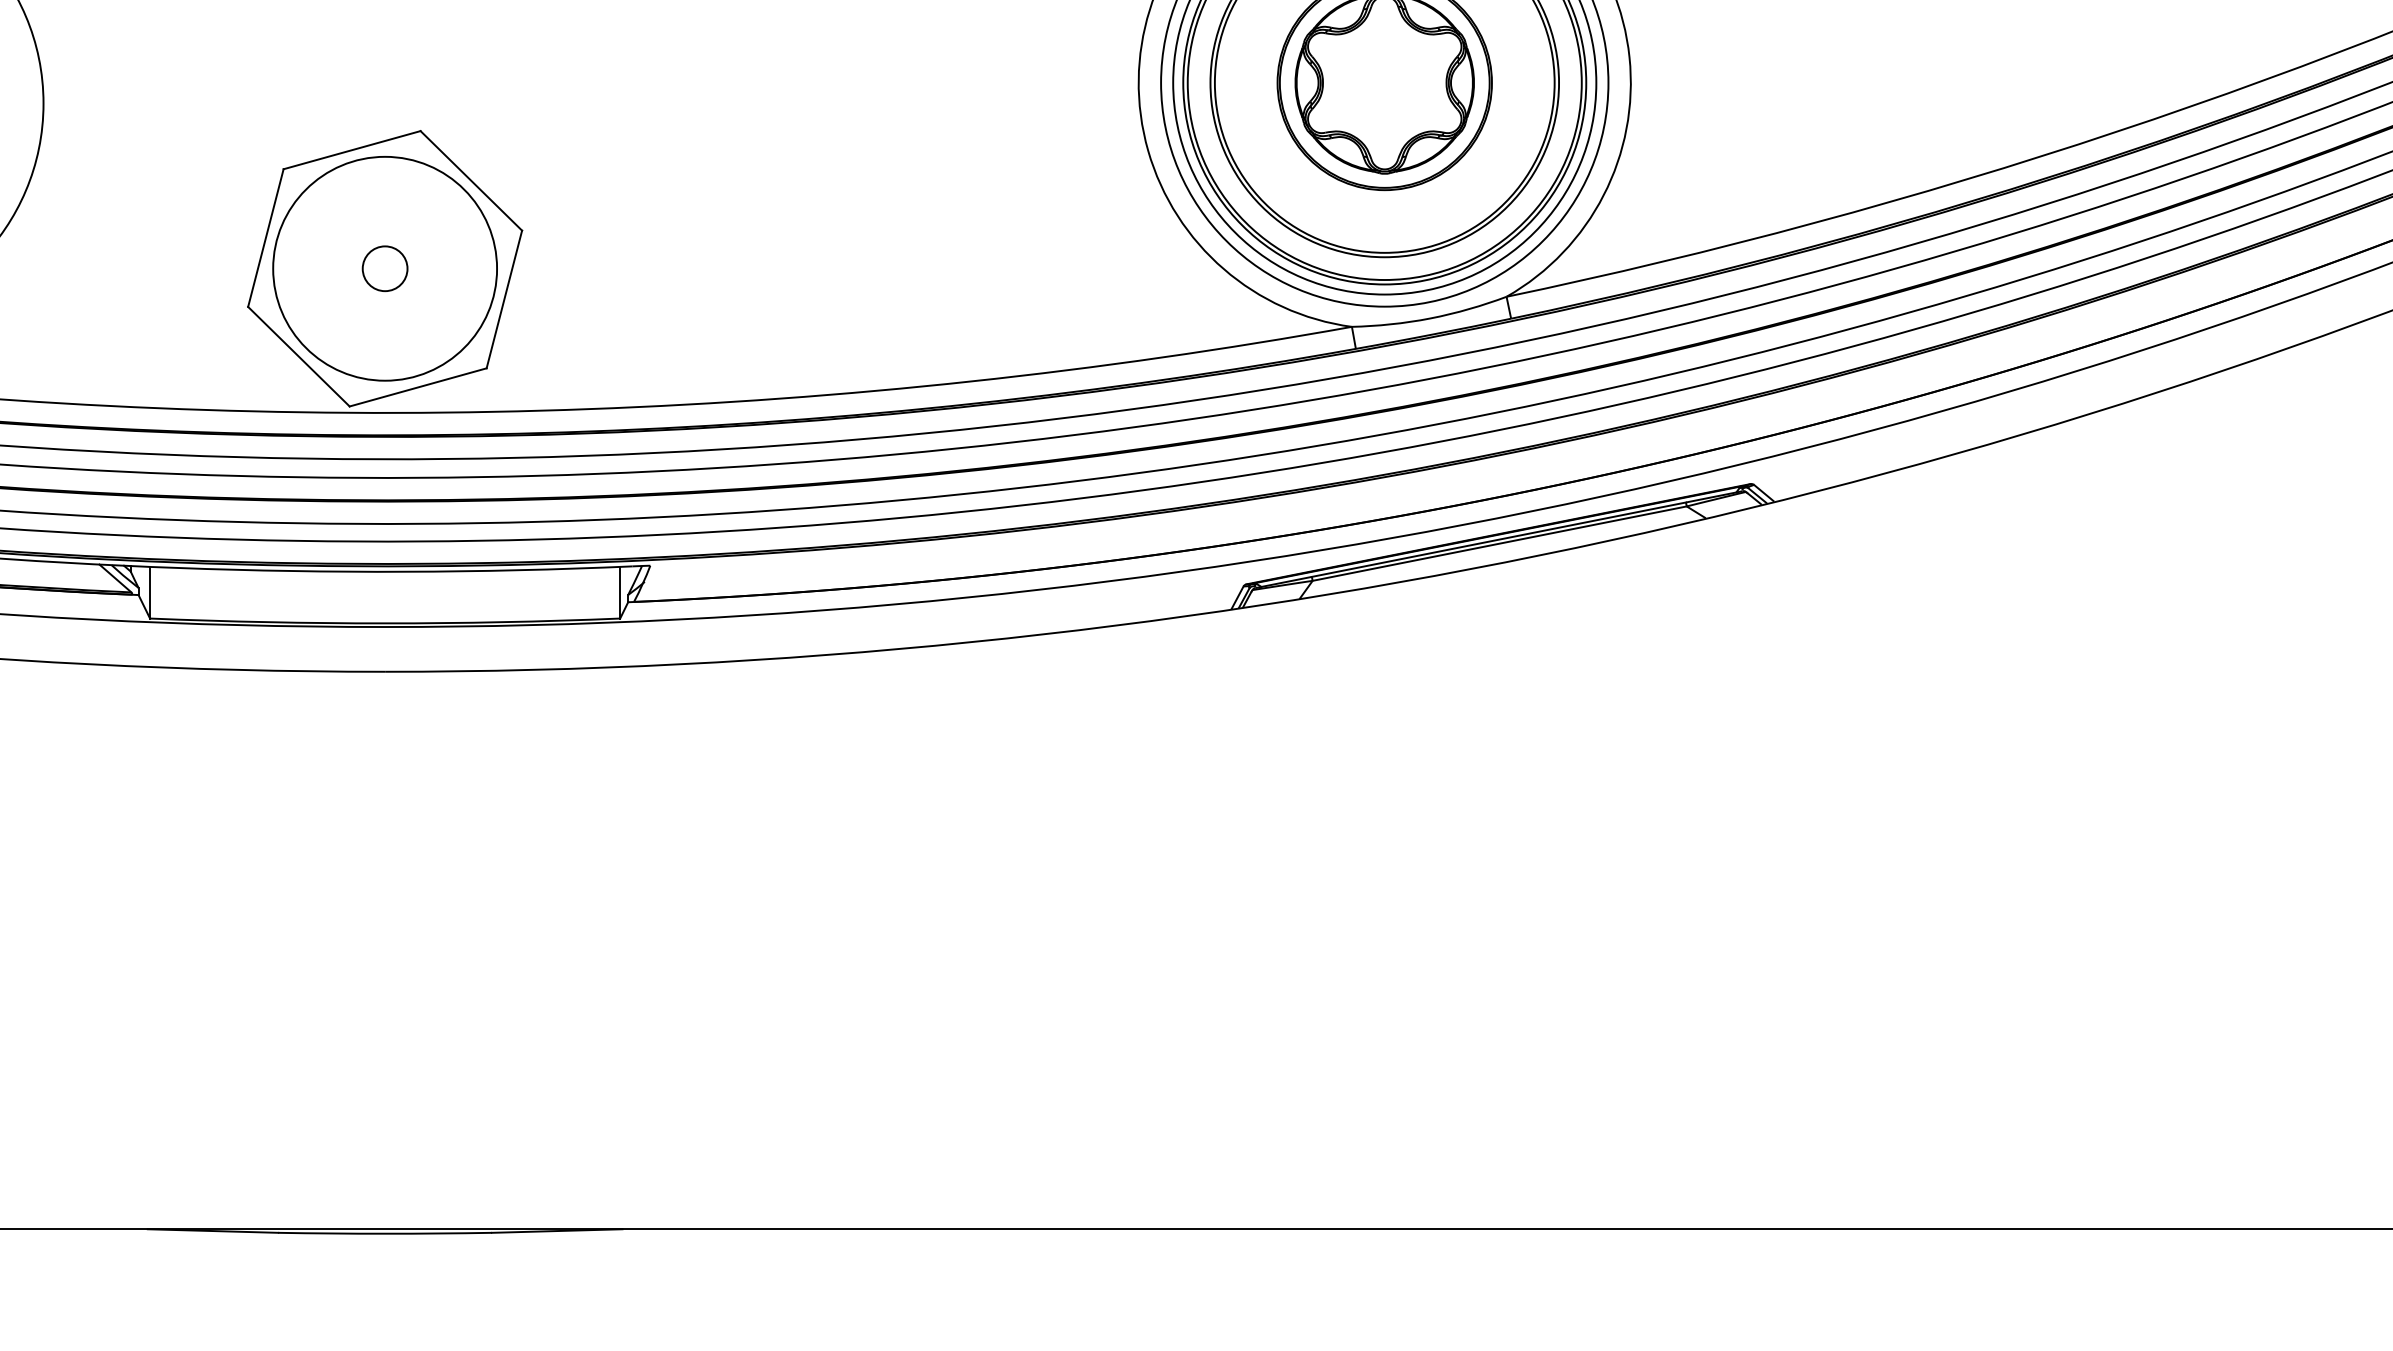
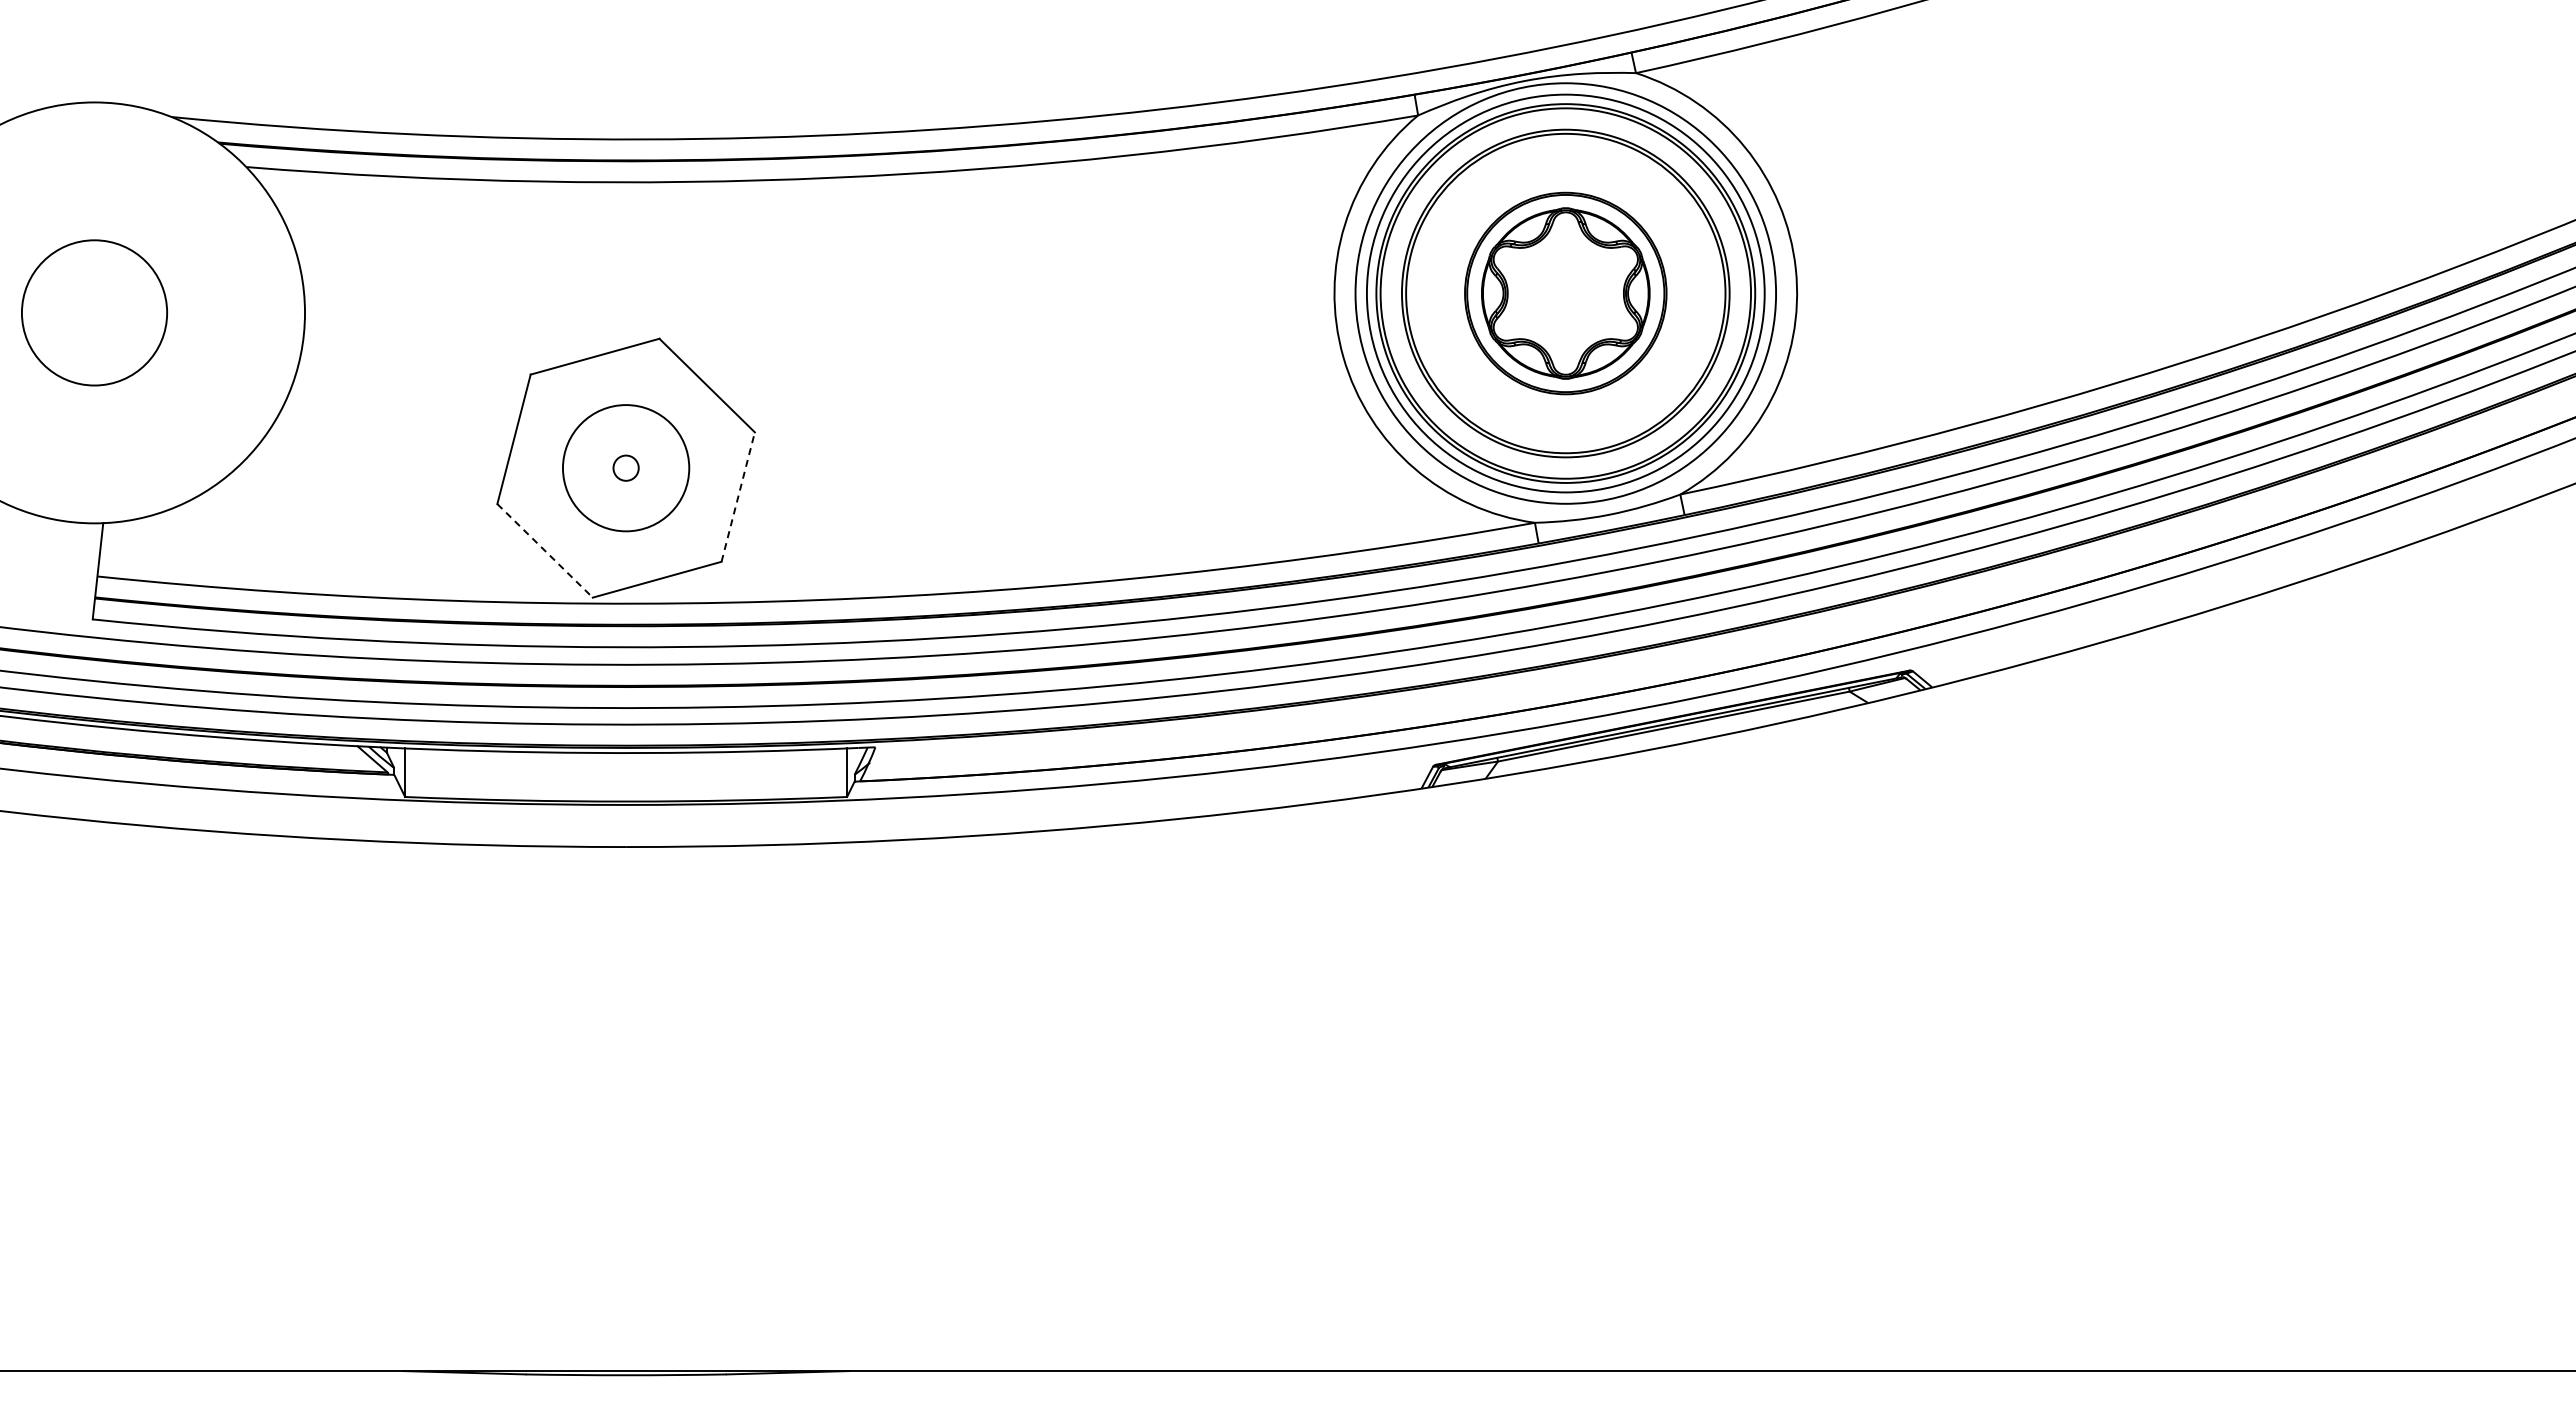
circle: (384, 268) -> (625, 467), size x0.6
circle: (385, 269) -> (626, 468), size x0.6
line: (504, 299) -> (738, 497), solid -> dashed
line: (299, 356) -> (545, 550), solid -> dashed

